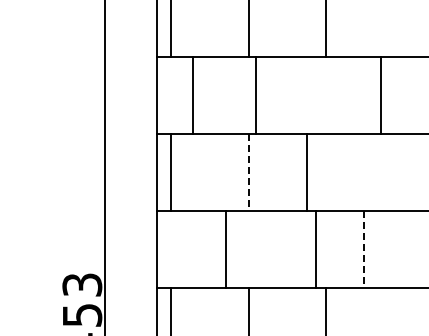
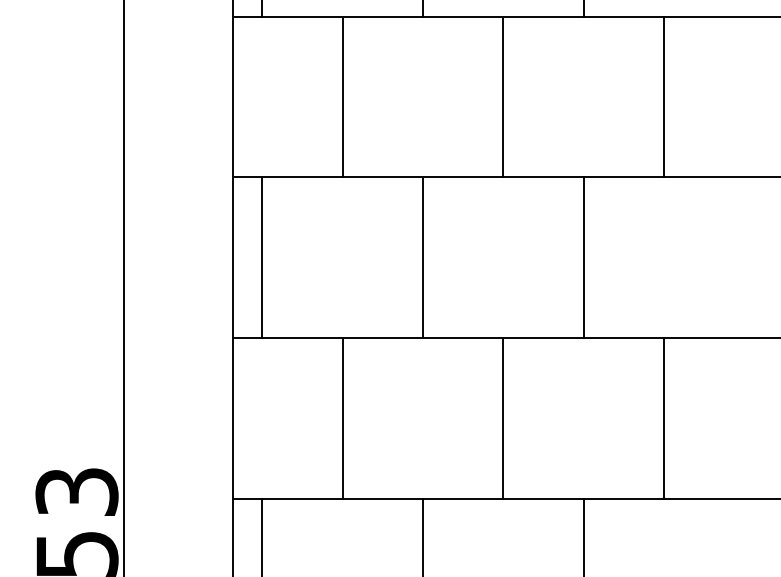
line: (193, 94) -> (343, 95), moved
line: (256, 94) -> (503, 95), moved
line: (381, 94) -> (664, 95), moved
line: (248, 172) -> (422, 257), dashed -> solid
line: (306, 172) -> (583, 257), moved
line: (226, 249) -> (343, 418), moved
line: (316, 249) -> (503, 418), moved
line: (364, 249) -> (664, 418), dashed -> solid

